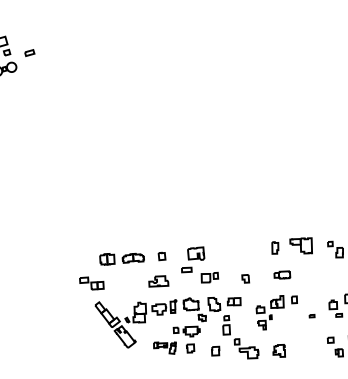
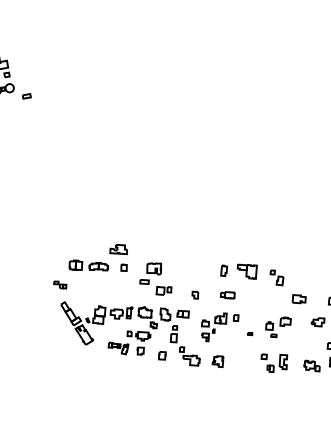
part: (29, 53) -> (26, 96), moved
part: (158, 281) -> (118, 249), moved
part: (92, 282) -> (60, 284), size x0.6

